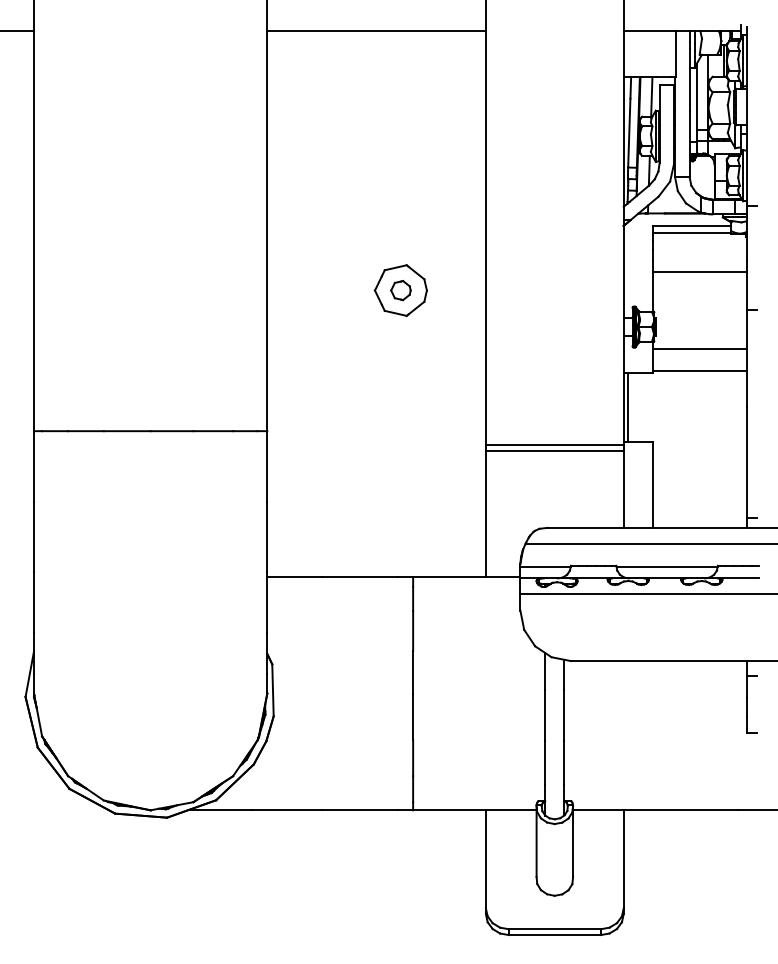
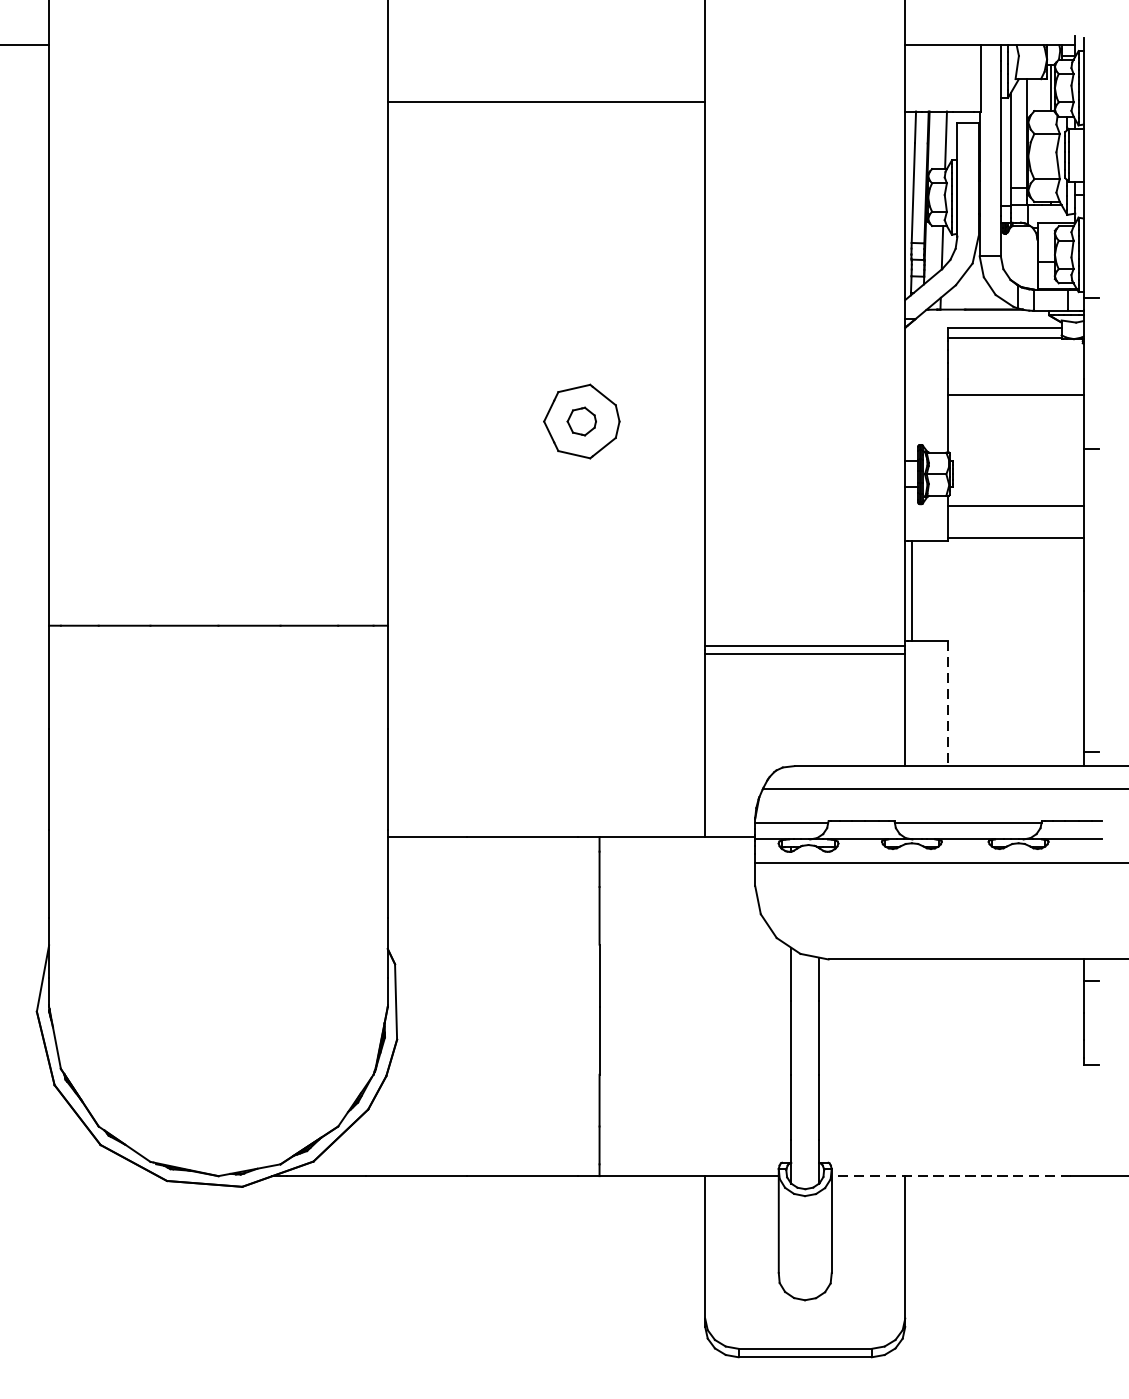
line: (376, 31) -> (546, 102), moved
line: (653, 485) -> (948, 704), solid -> dashed
line: (655, 810) -> (951, 1176), solid -> dashed

